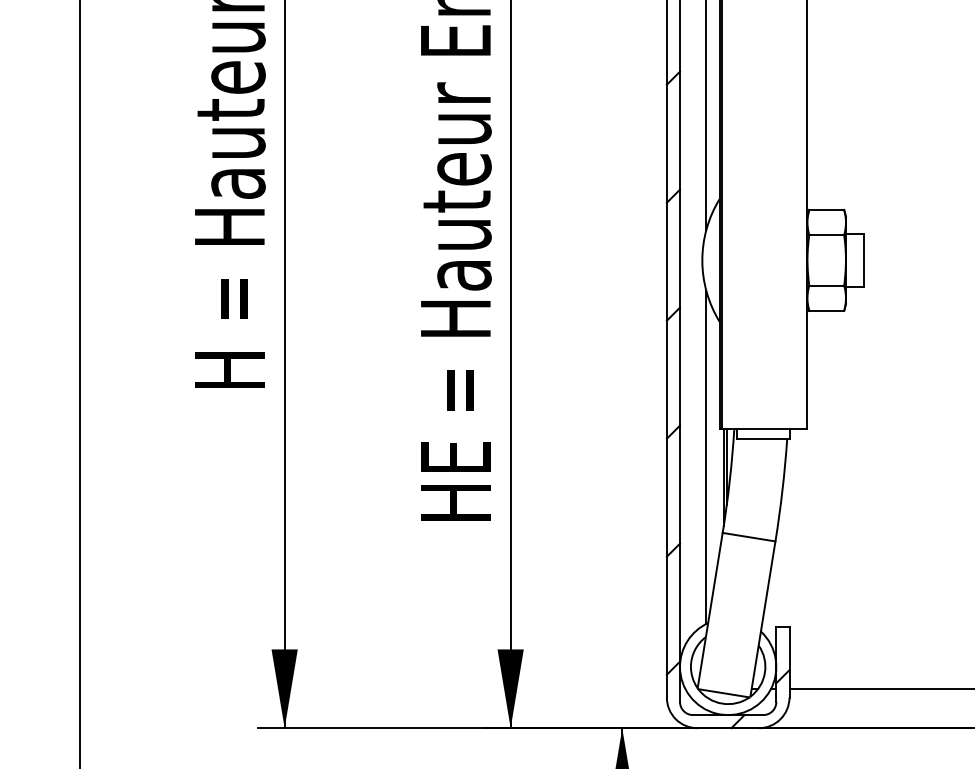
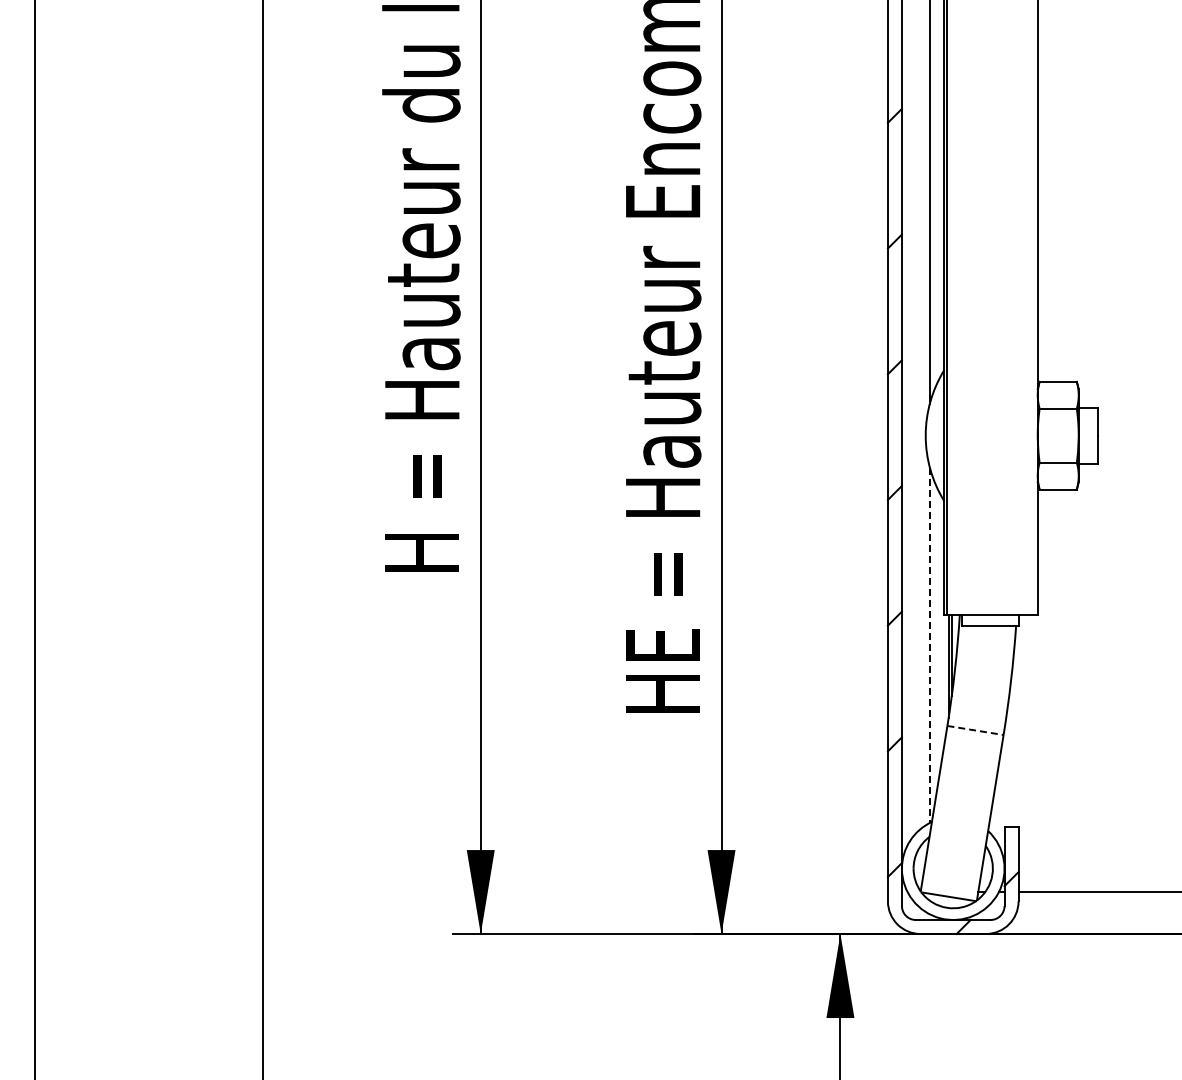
line: (705, 457) -> (929, 645), solid -> dashed
line: (749, 537) -> (975, 730), solid -> dashed

